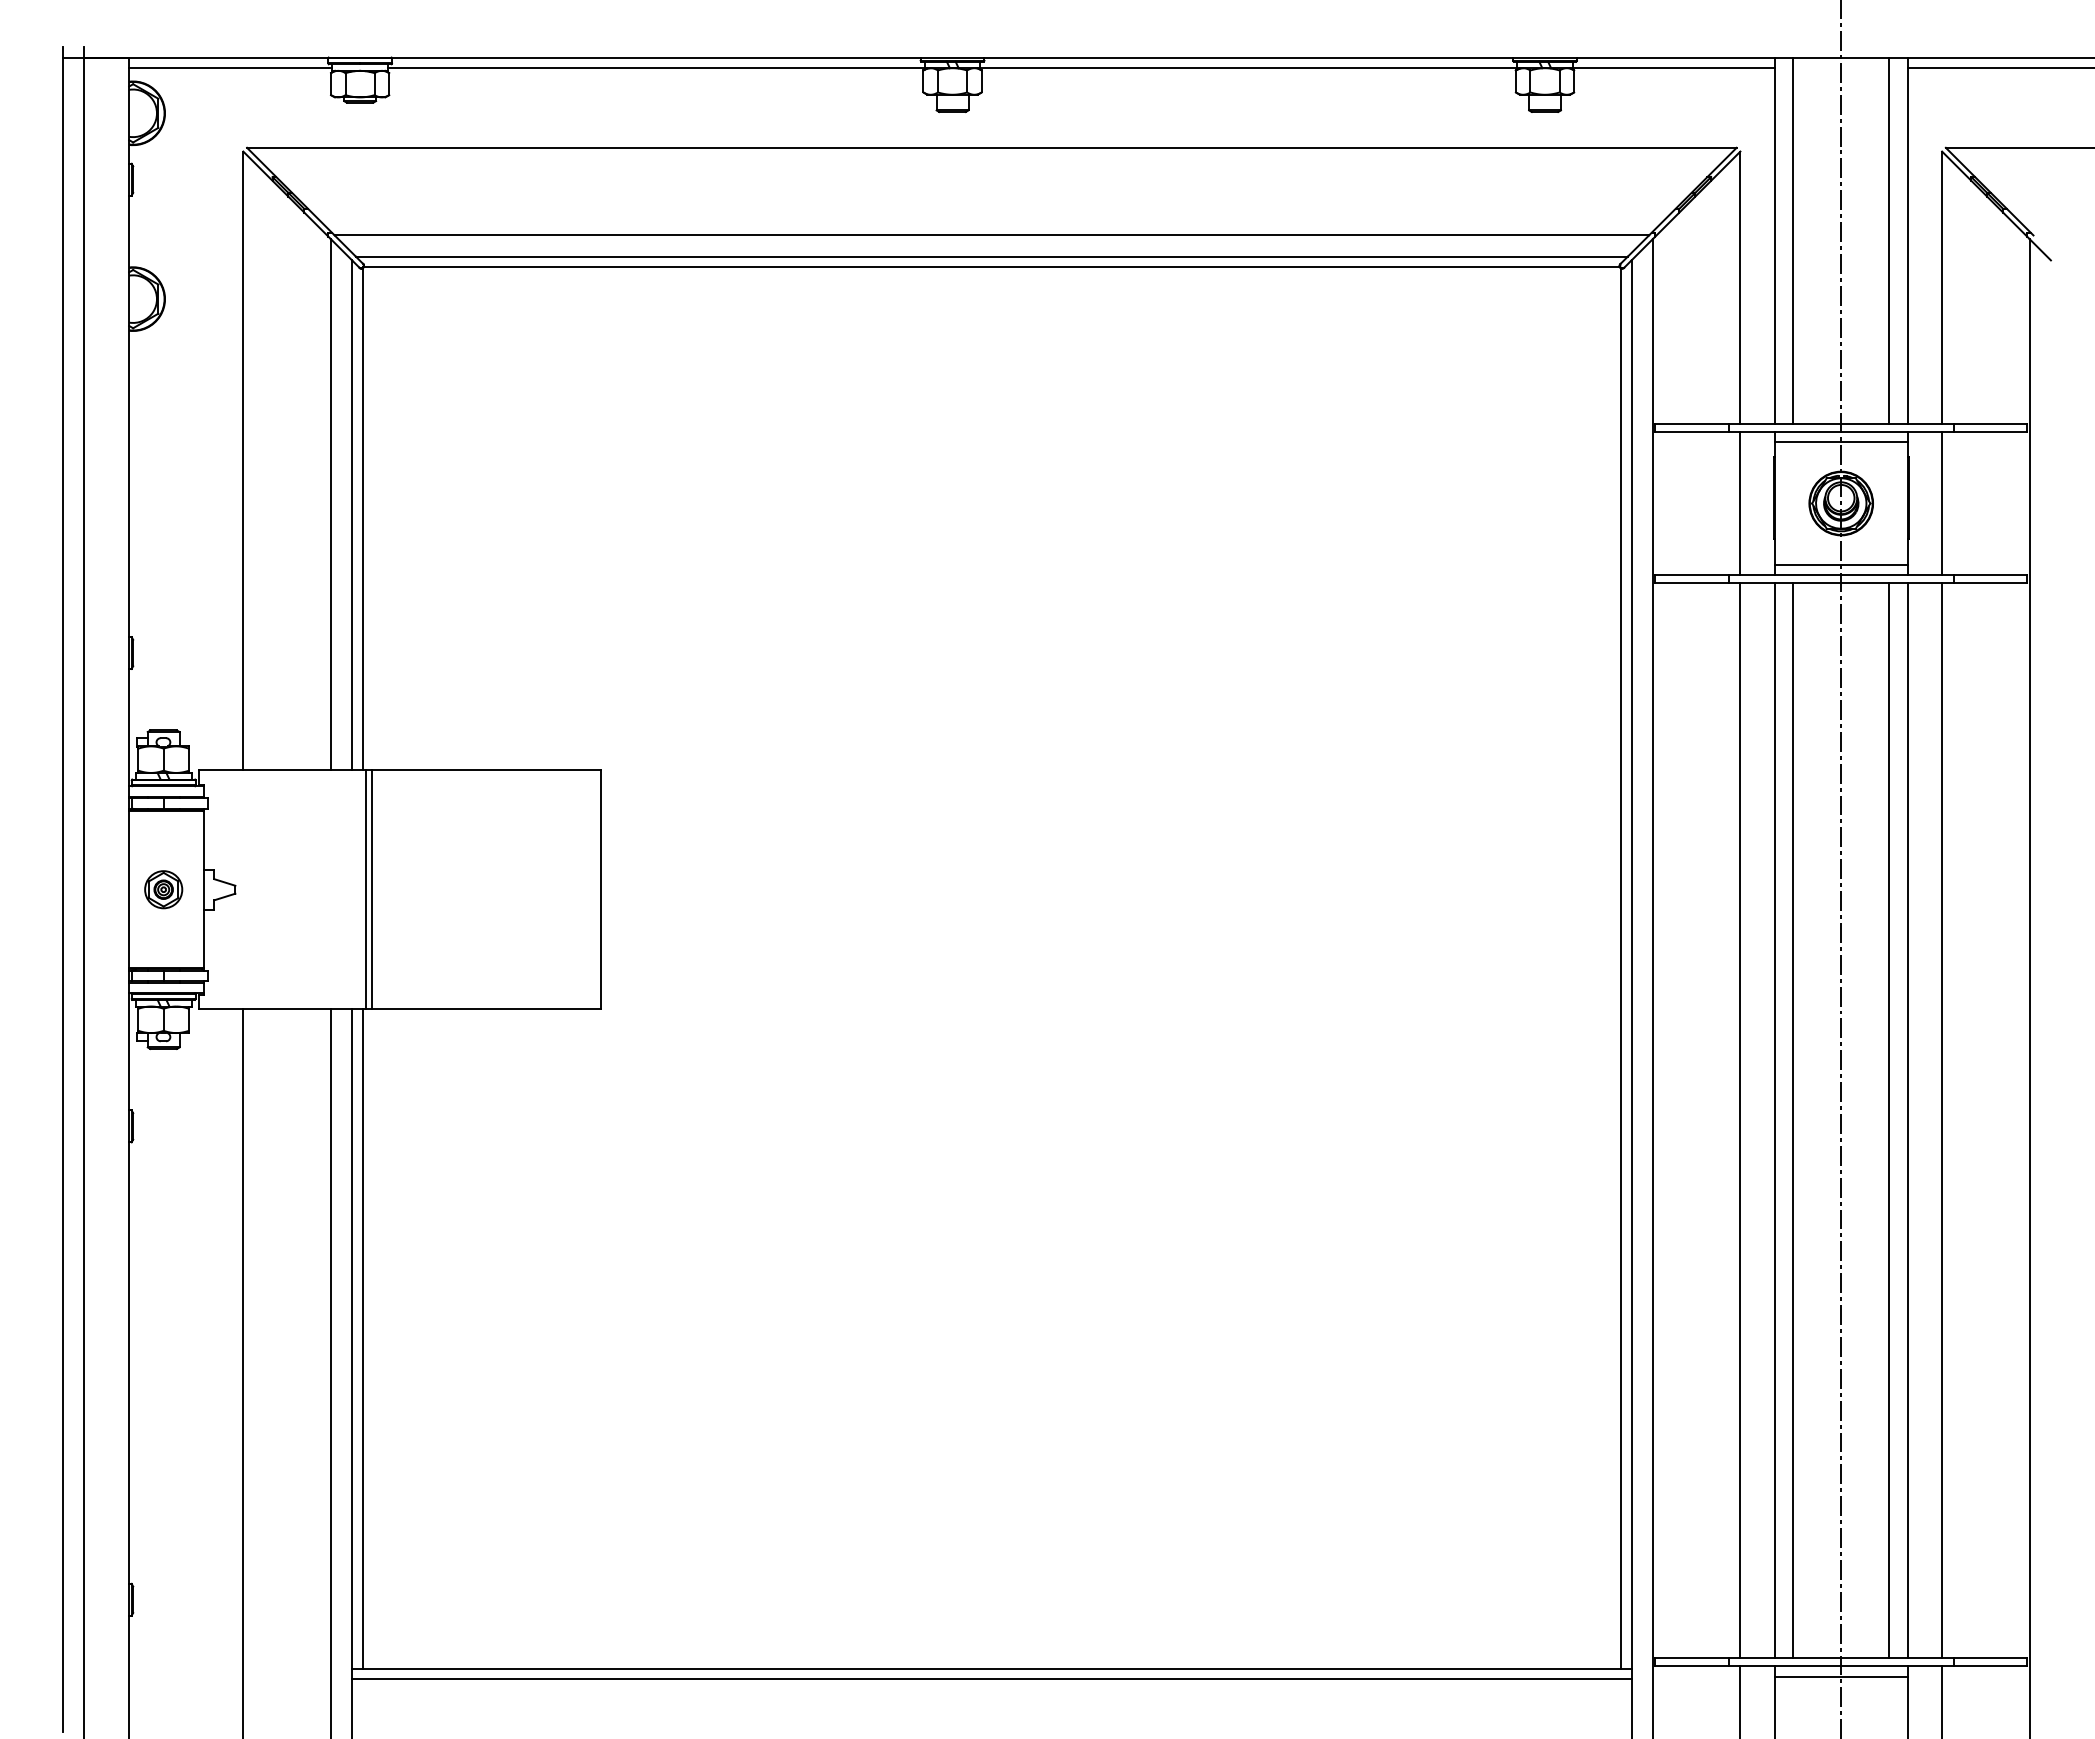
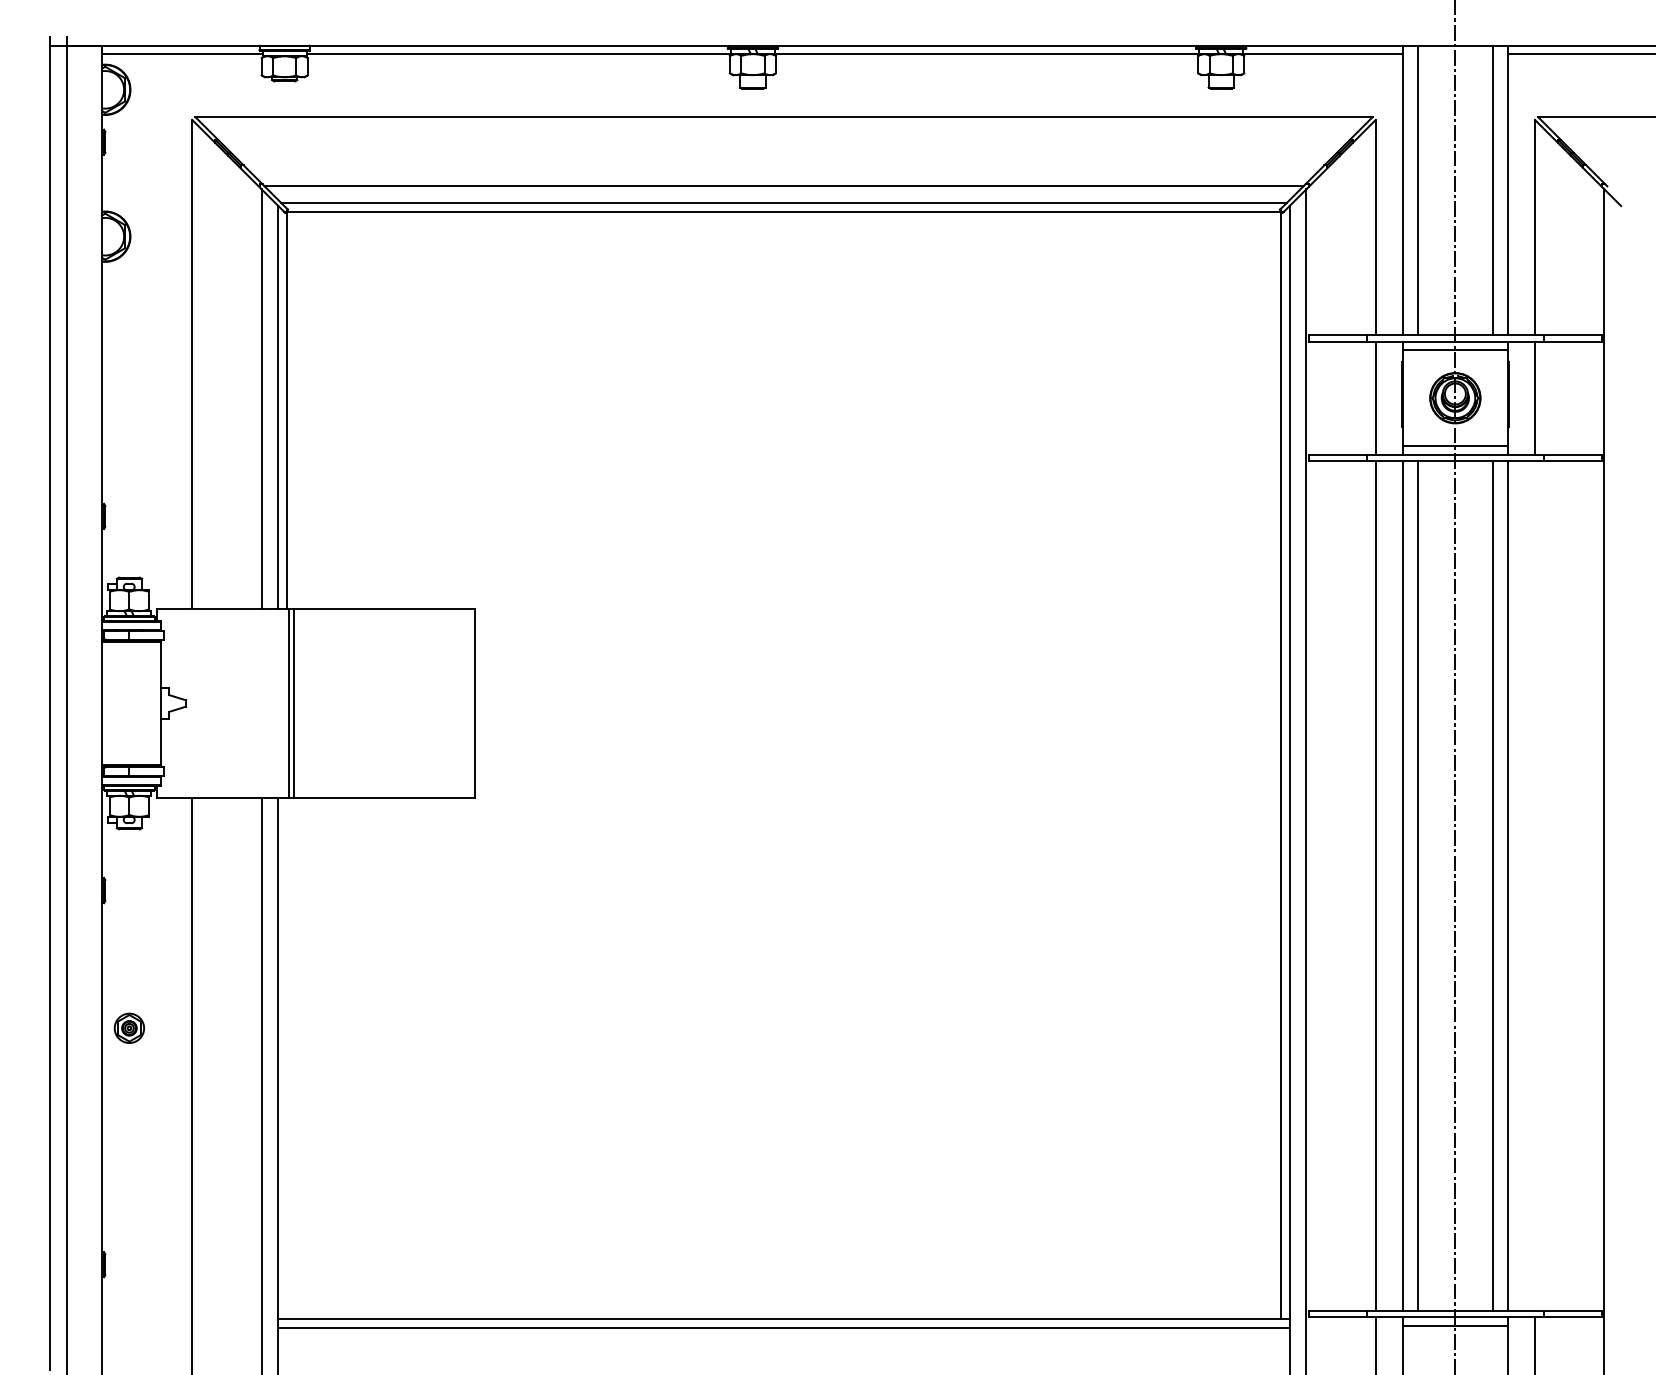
part: (163, 889) -> (129, 1028), moved
line: (1942, 1120) -> (1535, 885), removed
line: (362, 1338) -> (286, 1058), removed

